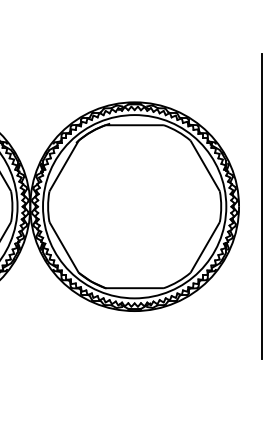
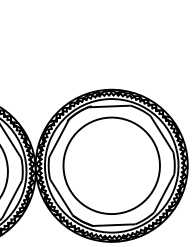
circle: (134, 206) -> (111, 165), added

